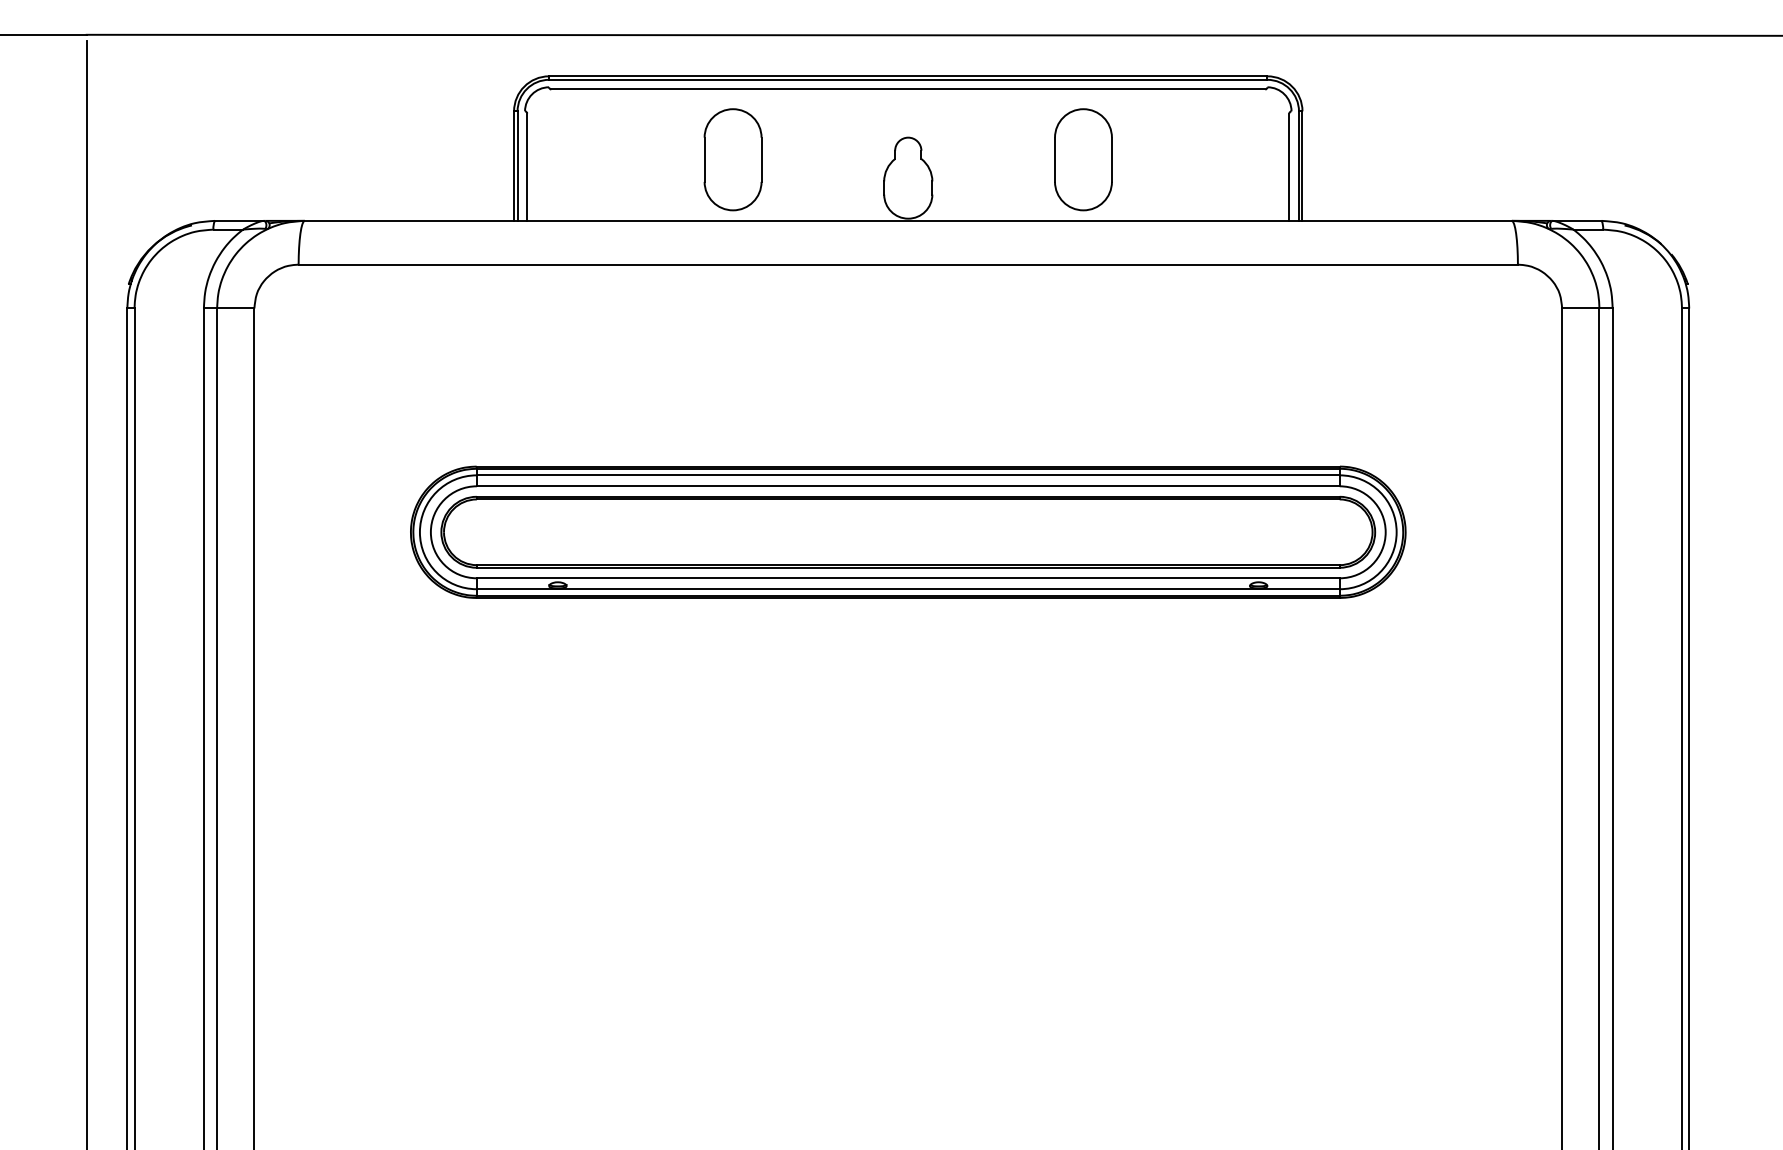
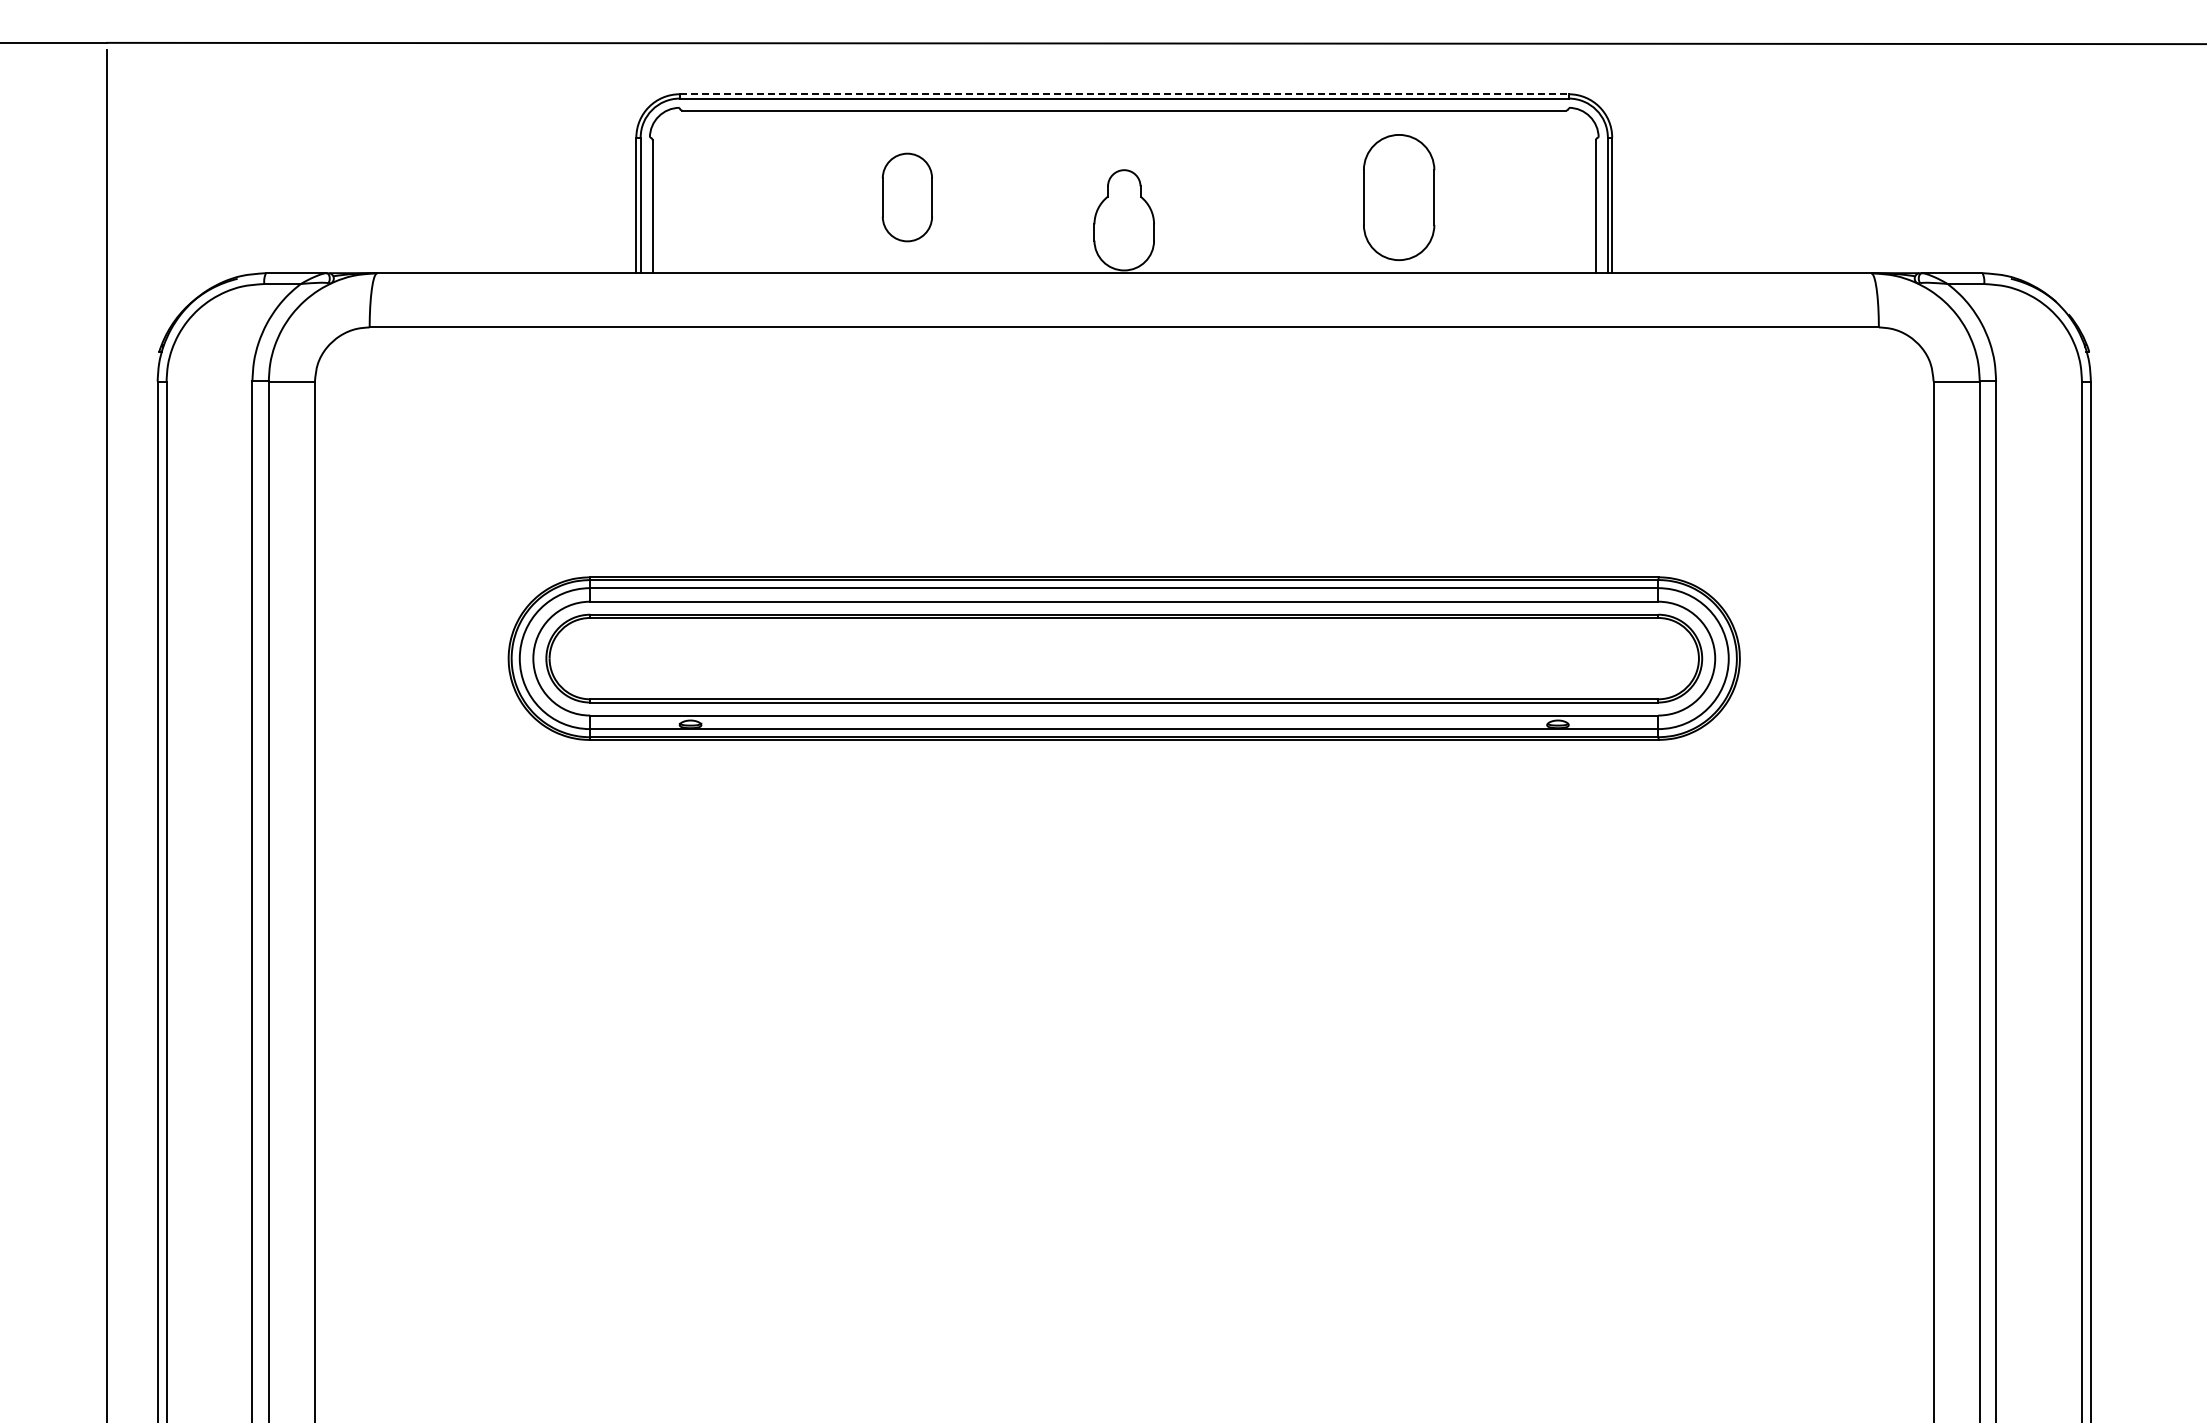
line: (908, 76) -> (1124, 94), solid -> dashed
part: (733, 159) -> (907, 197), size x0.7
part: (1083, 159) -> (1399, 197), moved

